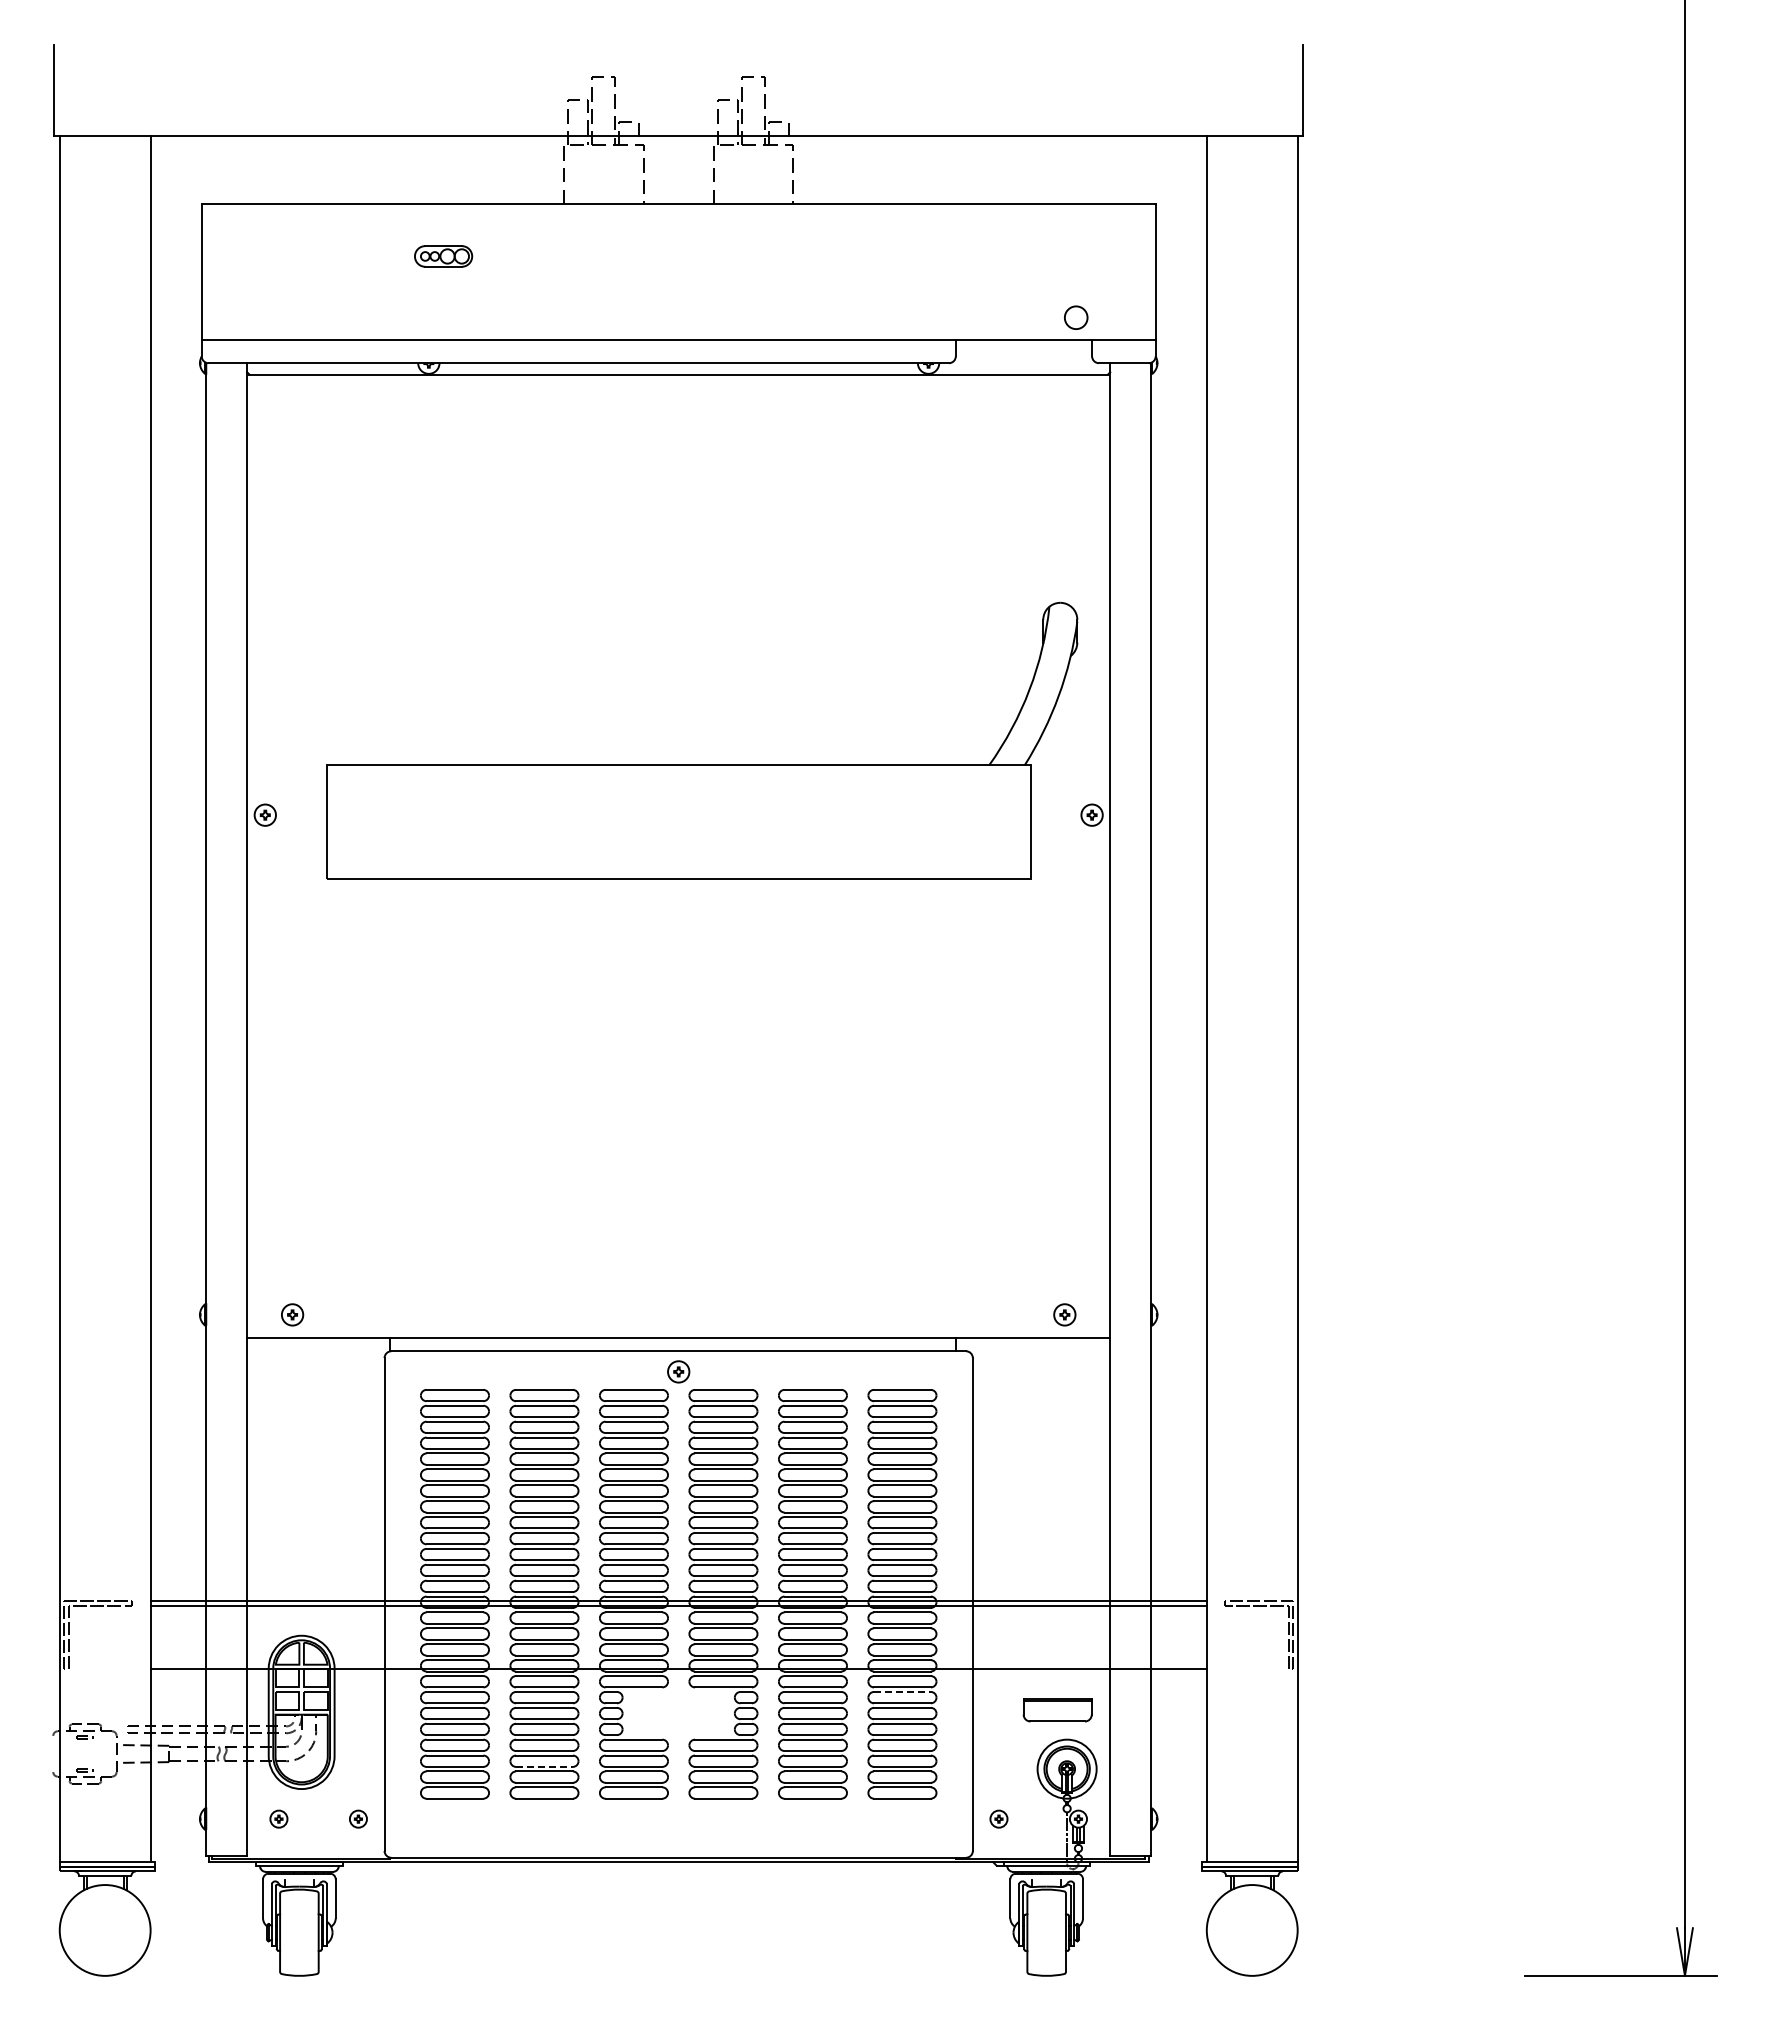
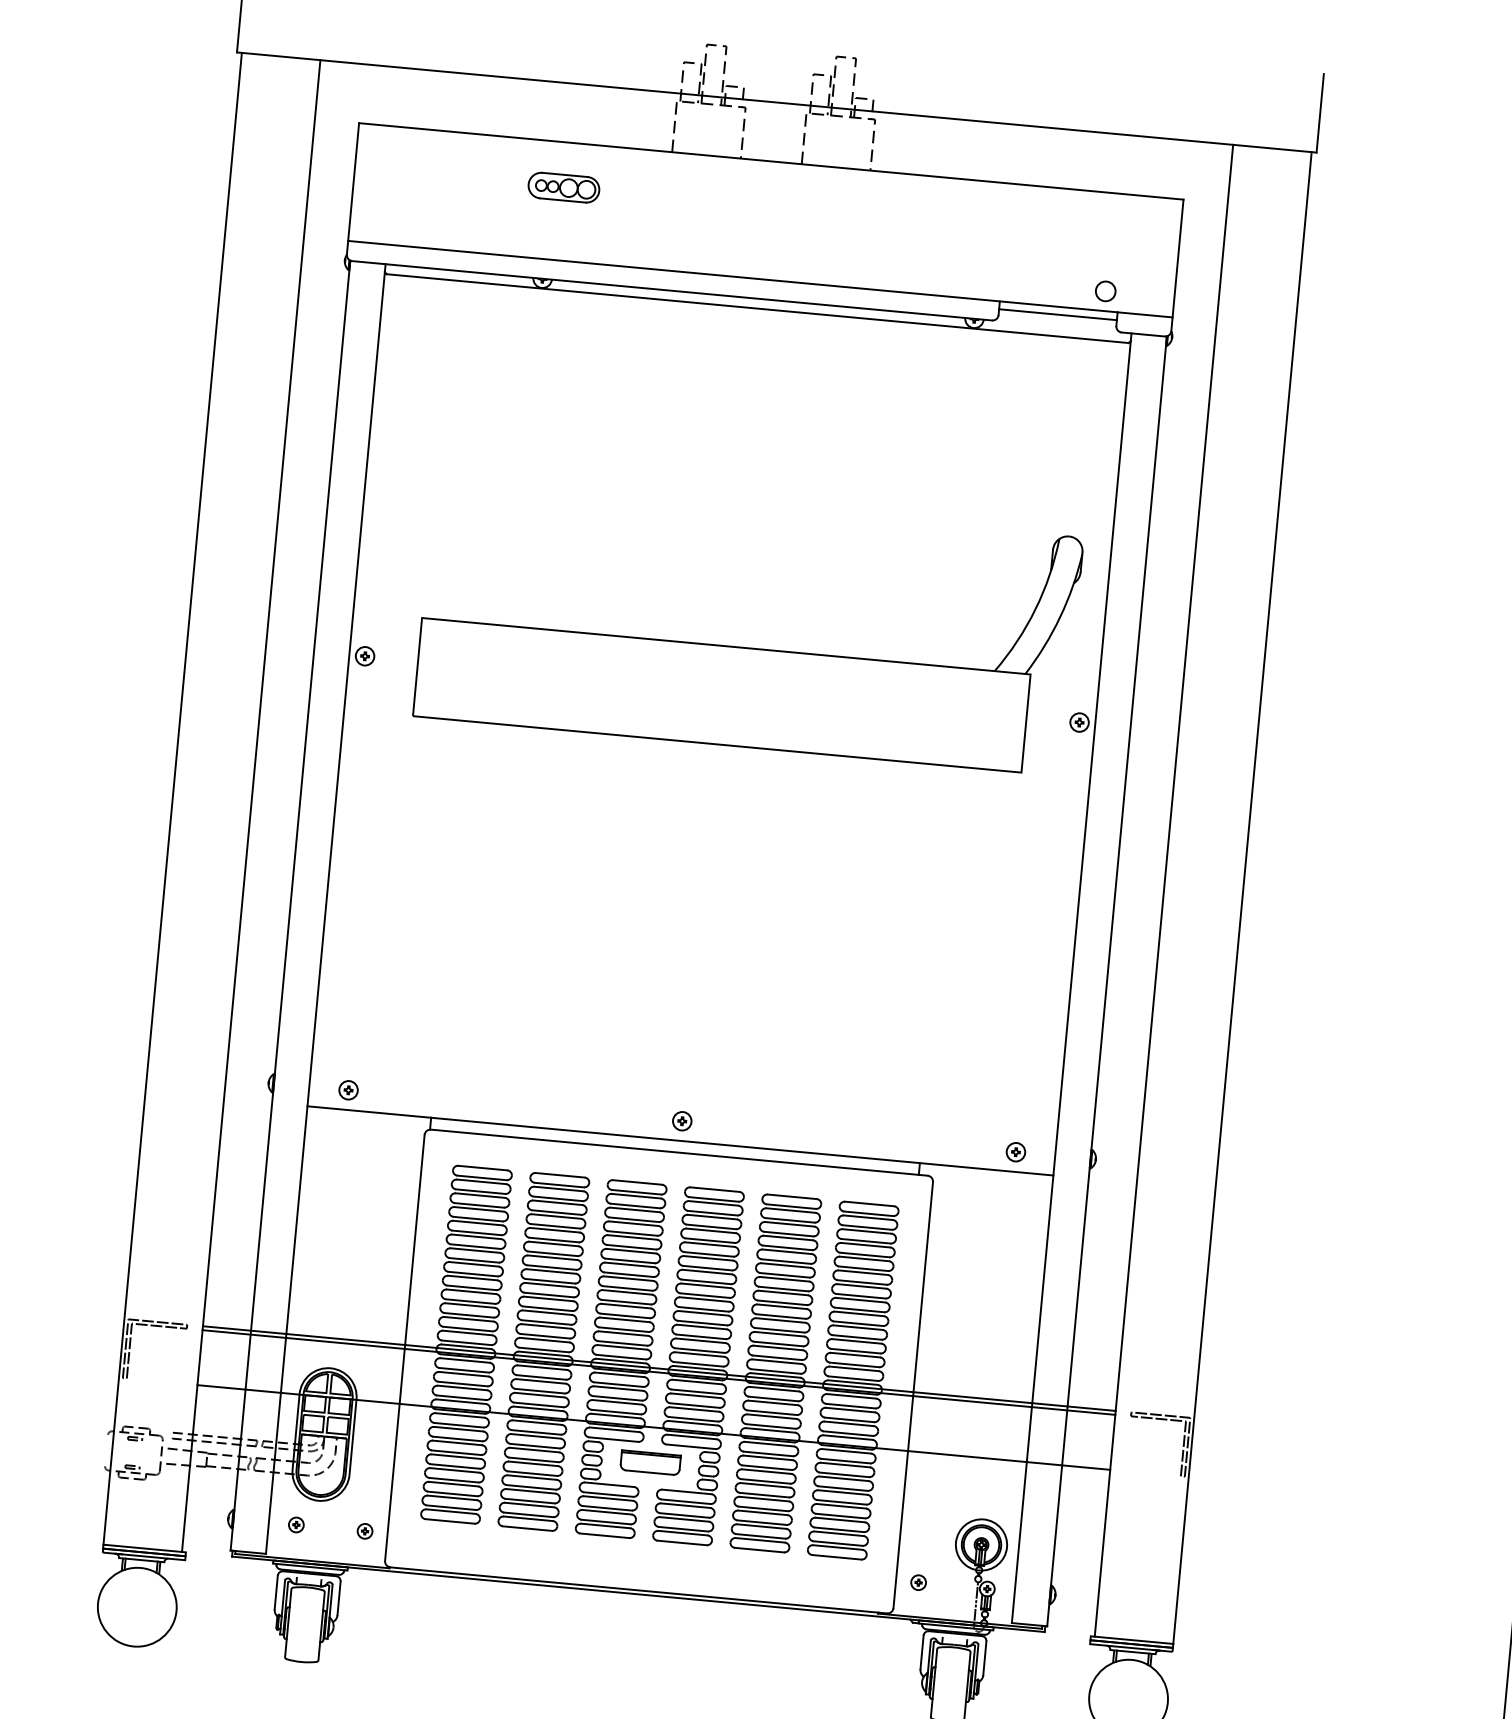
part: (443, 256) -> (563, 187), size x1.43
line: (1023, 349) -> (1057, 314), added
part: (678, 1371) -> (682, 1120), moved
line: (902, 1691) -> (845, 1464), dashed -> solid
part: (1057, 1710) -> (650, 1463), moved
line: (544, 1766) -> (530, 1500), dashed -> solid

